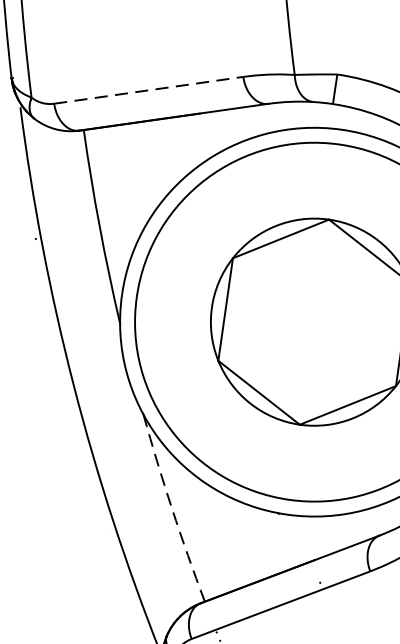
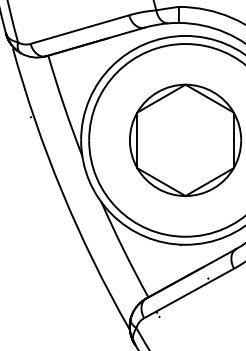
line: (148, 90) -> (79, 29), dashed -> solid
arc: (171, 508) -> (123, 250), dashed -> solid

